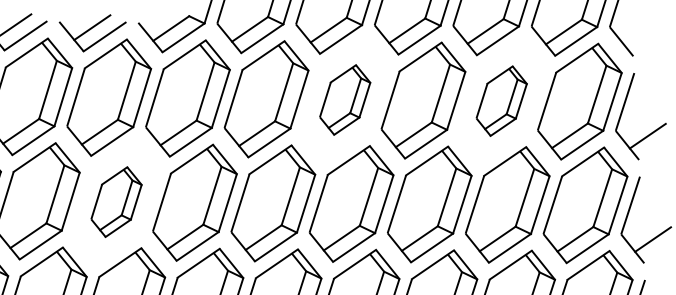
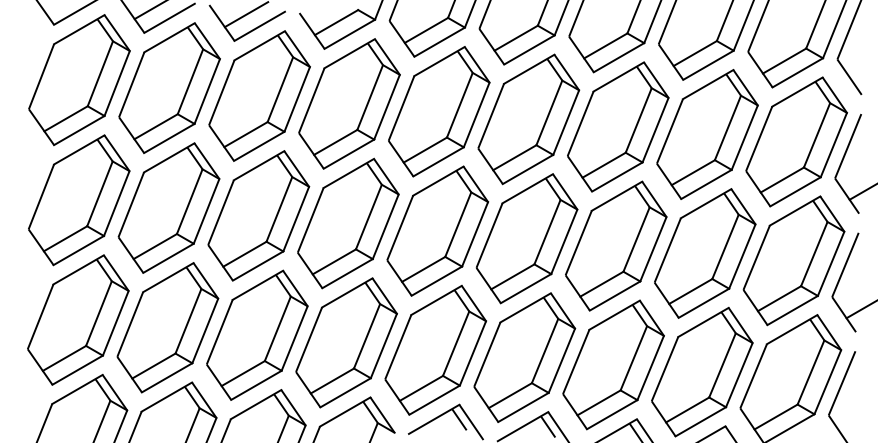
part: (344, 100) -> (528, 119), size x1.67
part: (501, 101) -> (707, 134), size x1.67
part: (116, 201) -> (258, 215), size x1.67

